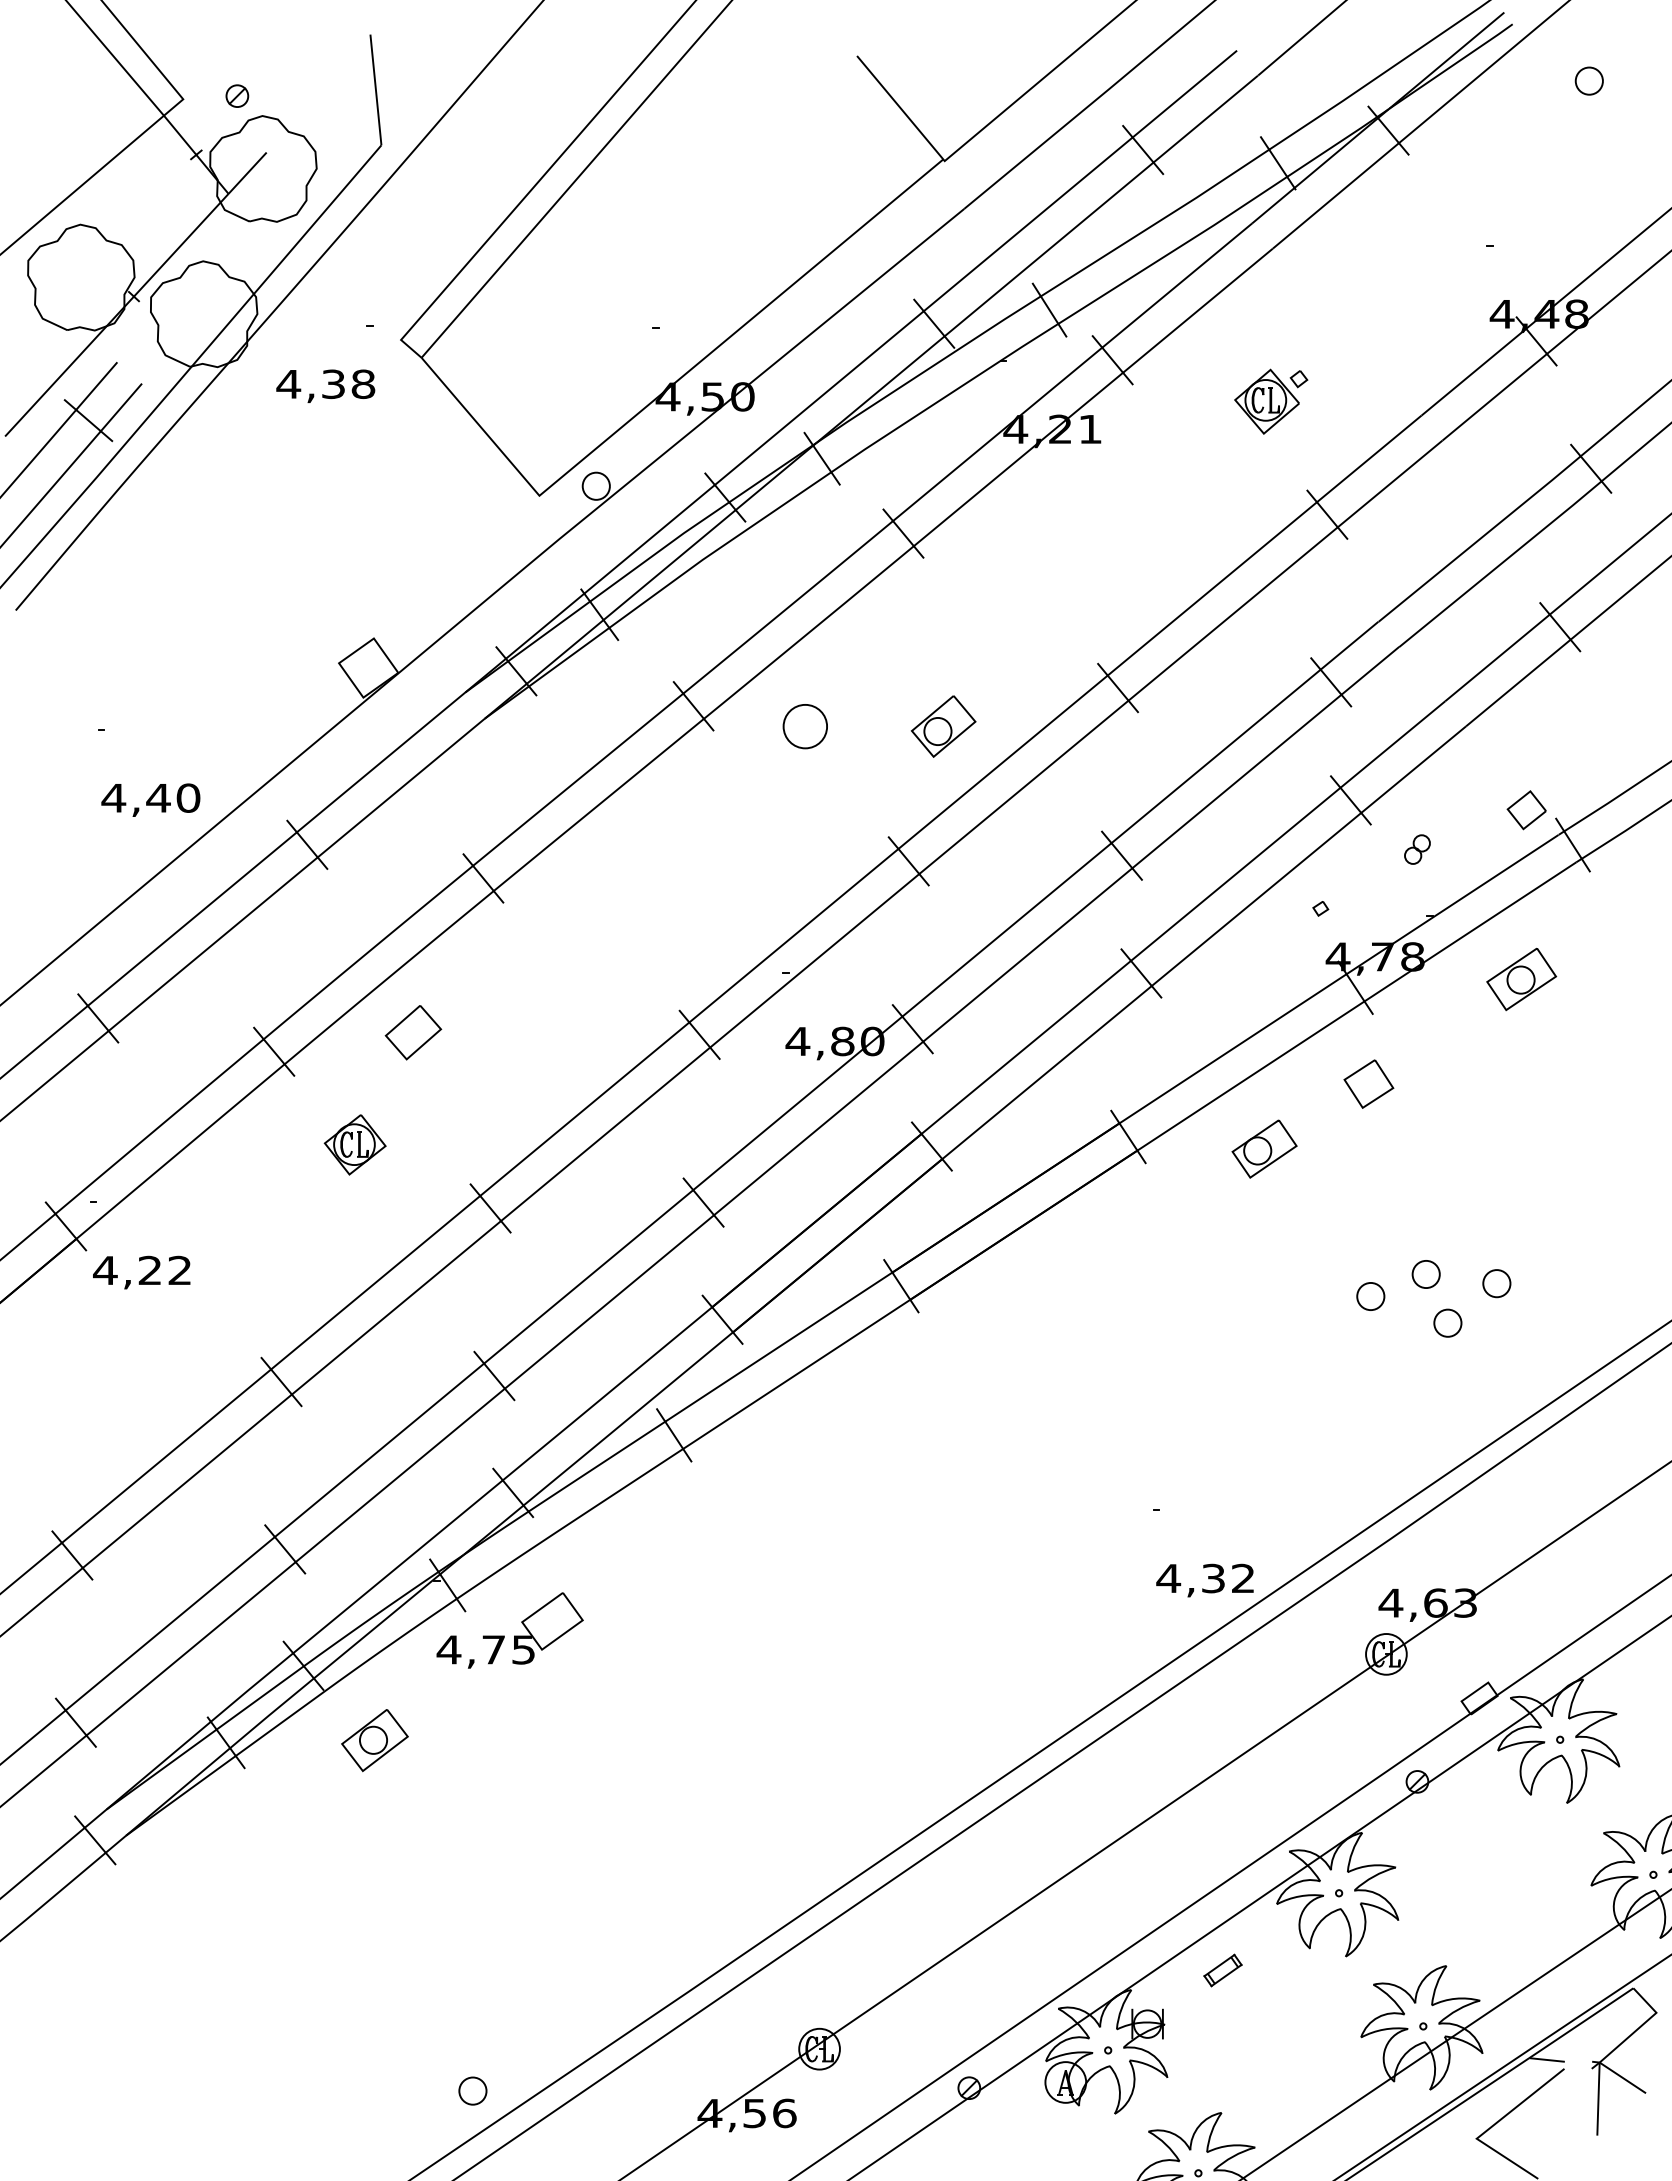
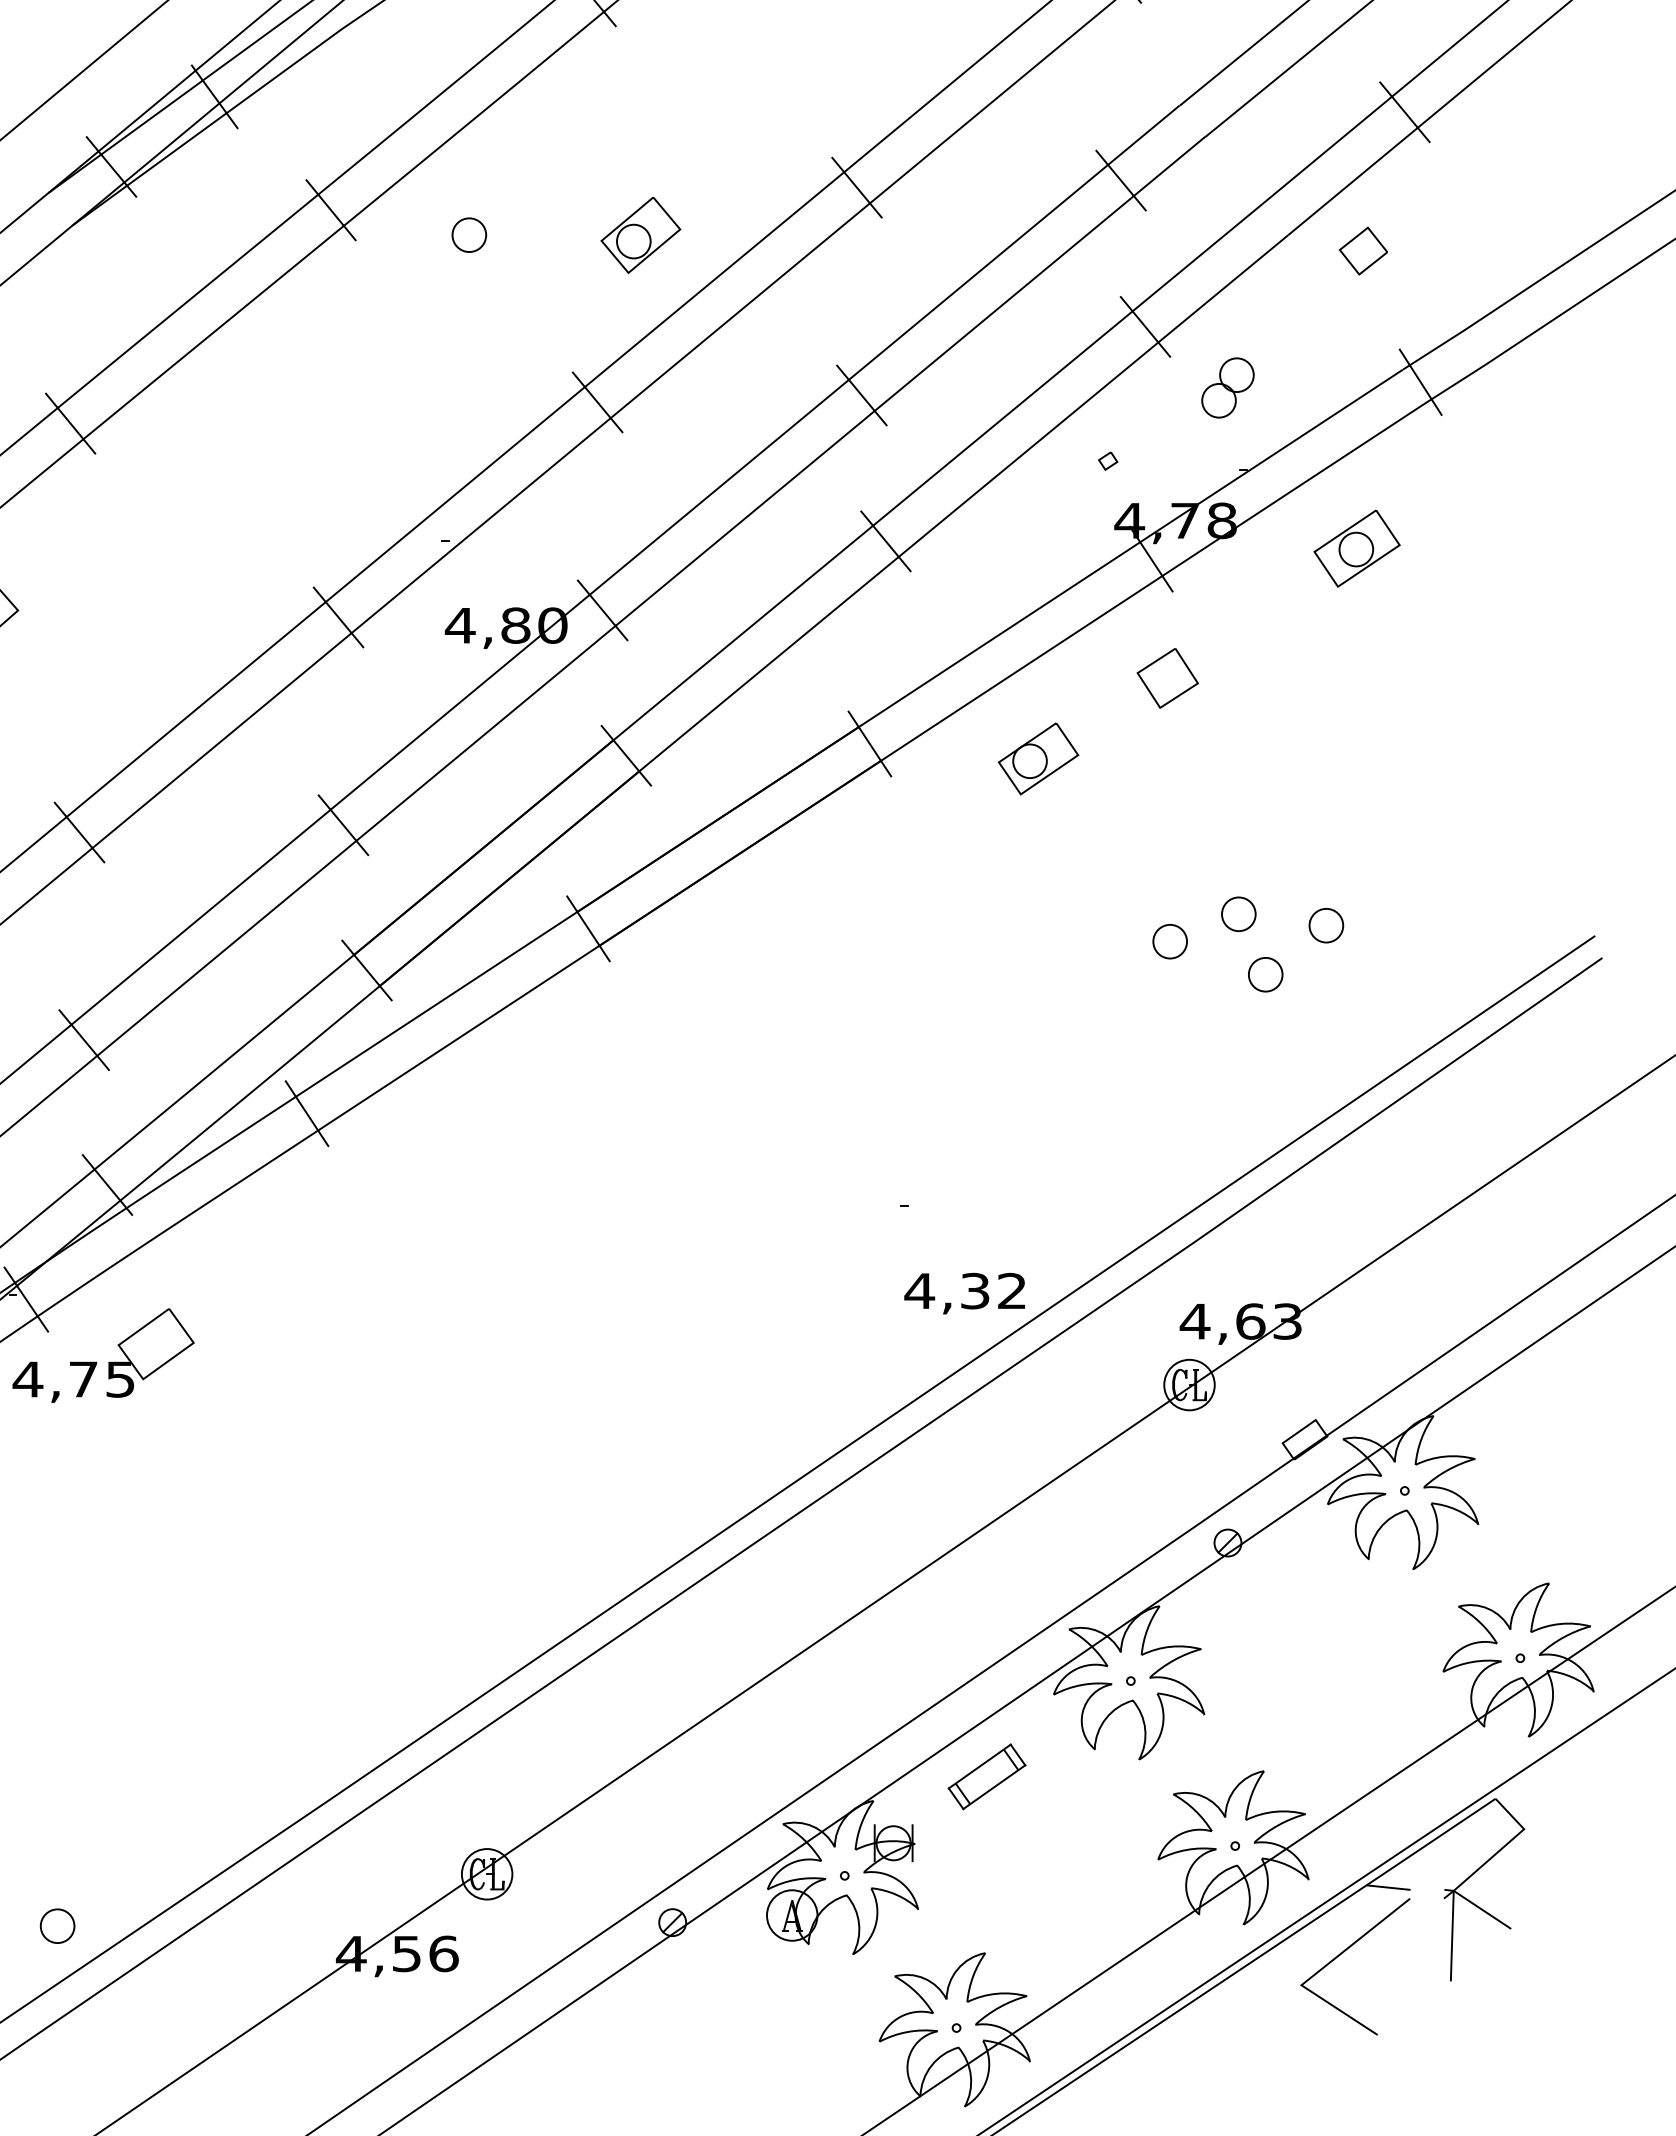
part: (804, 725) -> (468, 234), size x0.62
part: (1526, 810) -> (1363, 251), moved
part: (1417, 849) -> (1228, 387), size x1.67
part: (1222, 1970) -> (986, 1776), size x1.67

